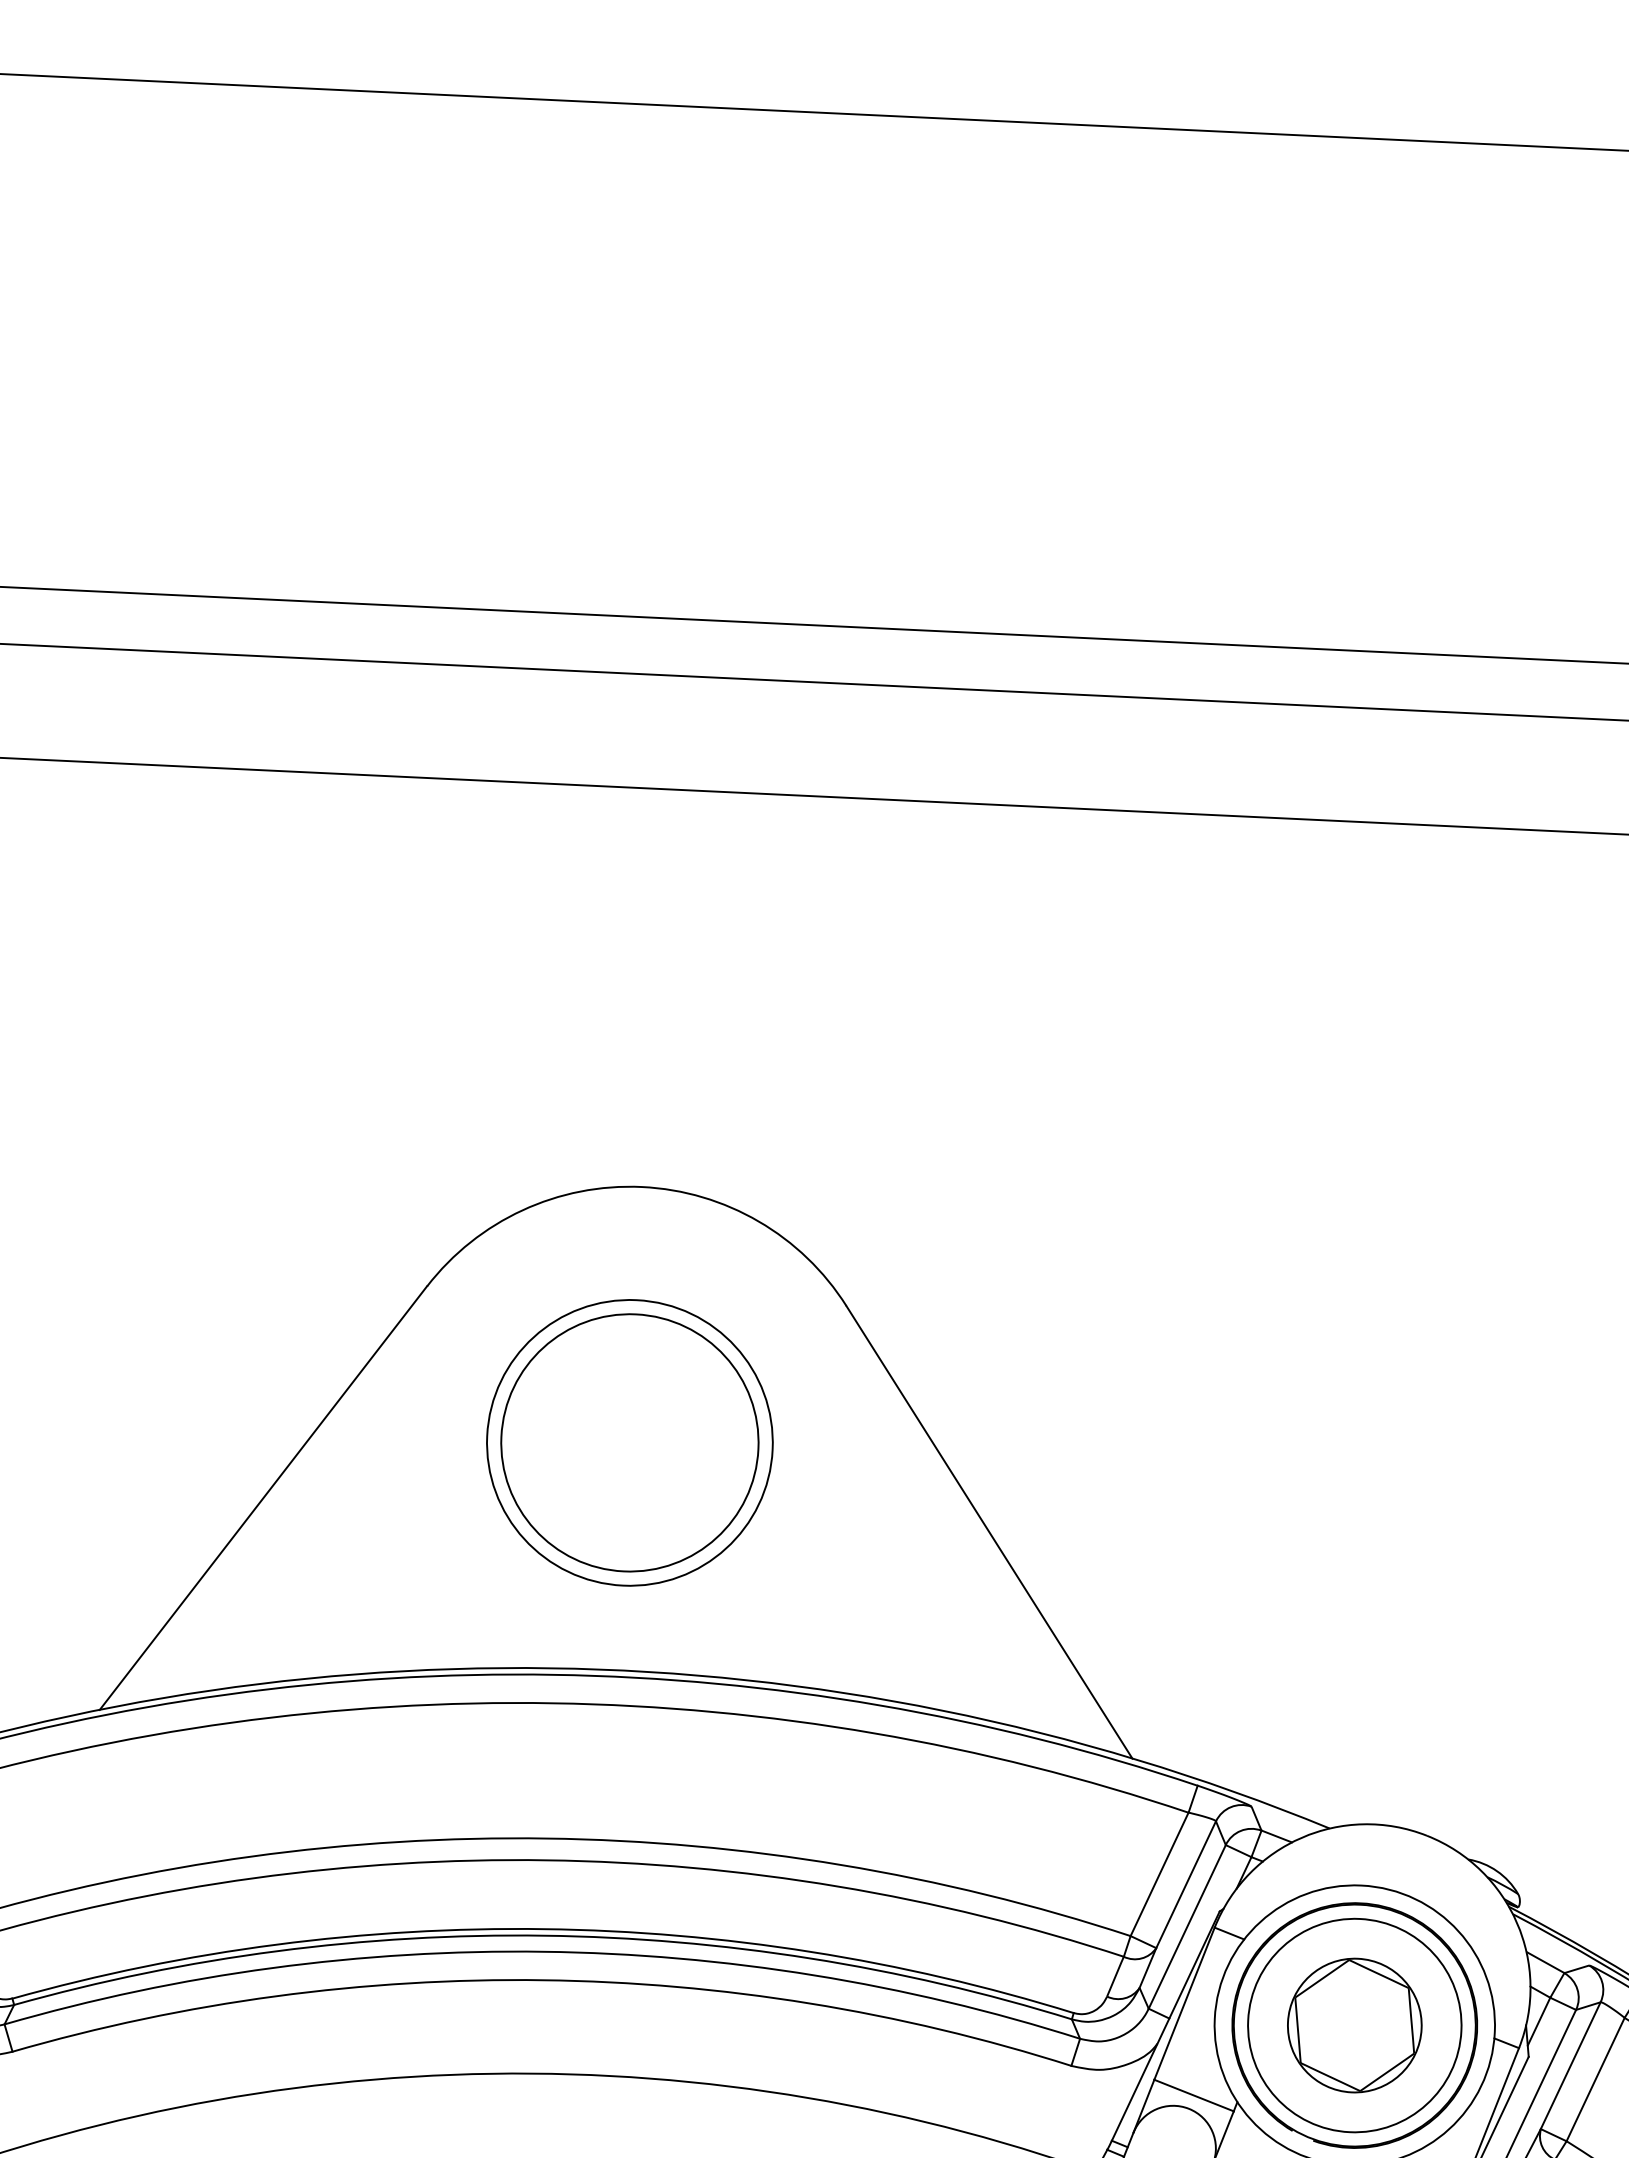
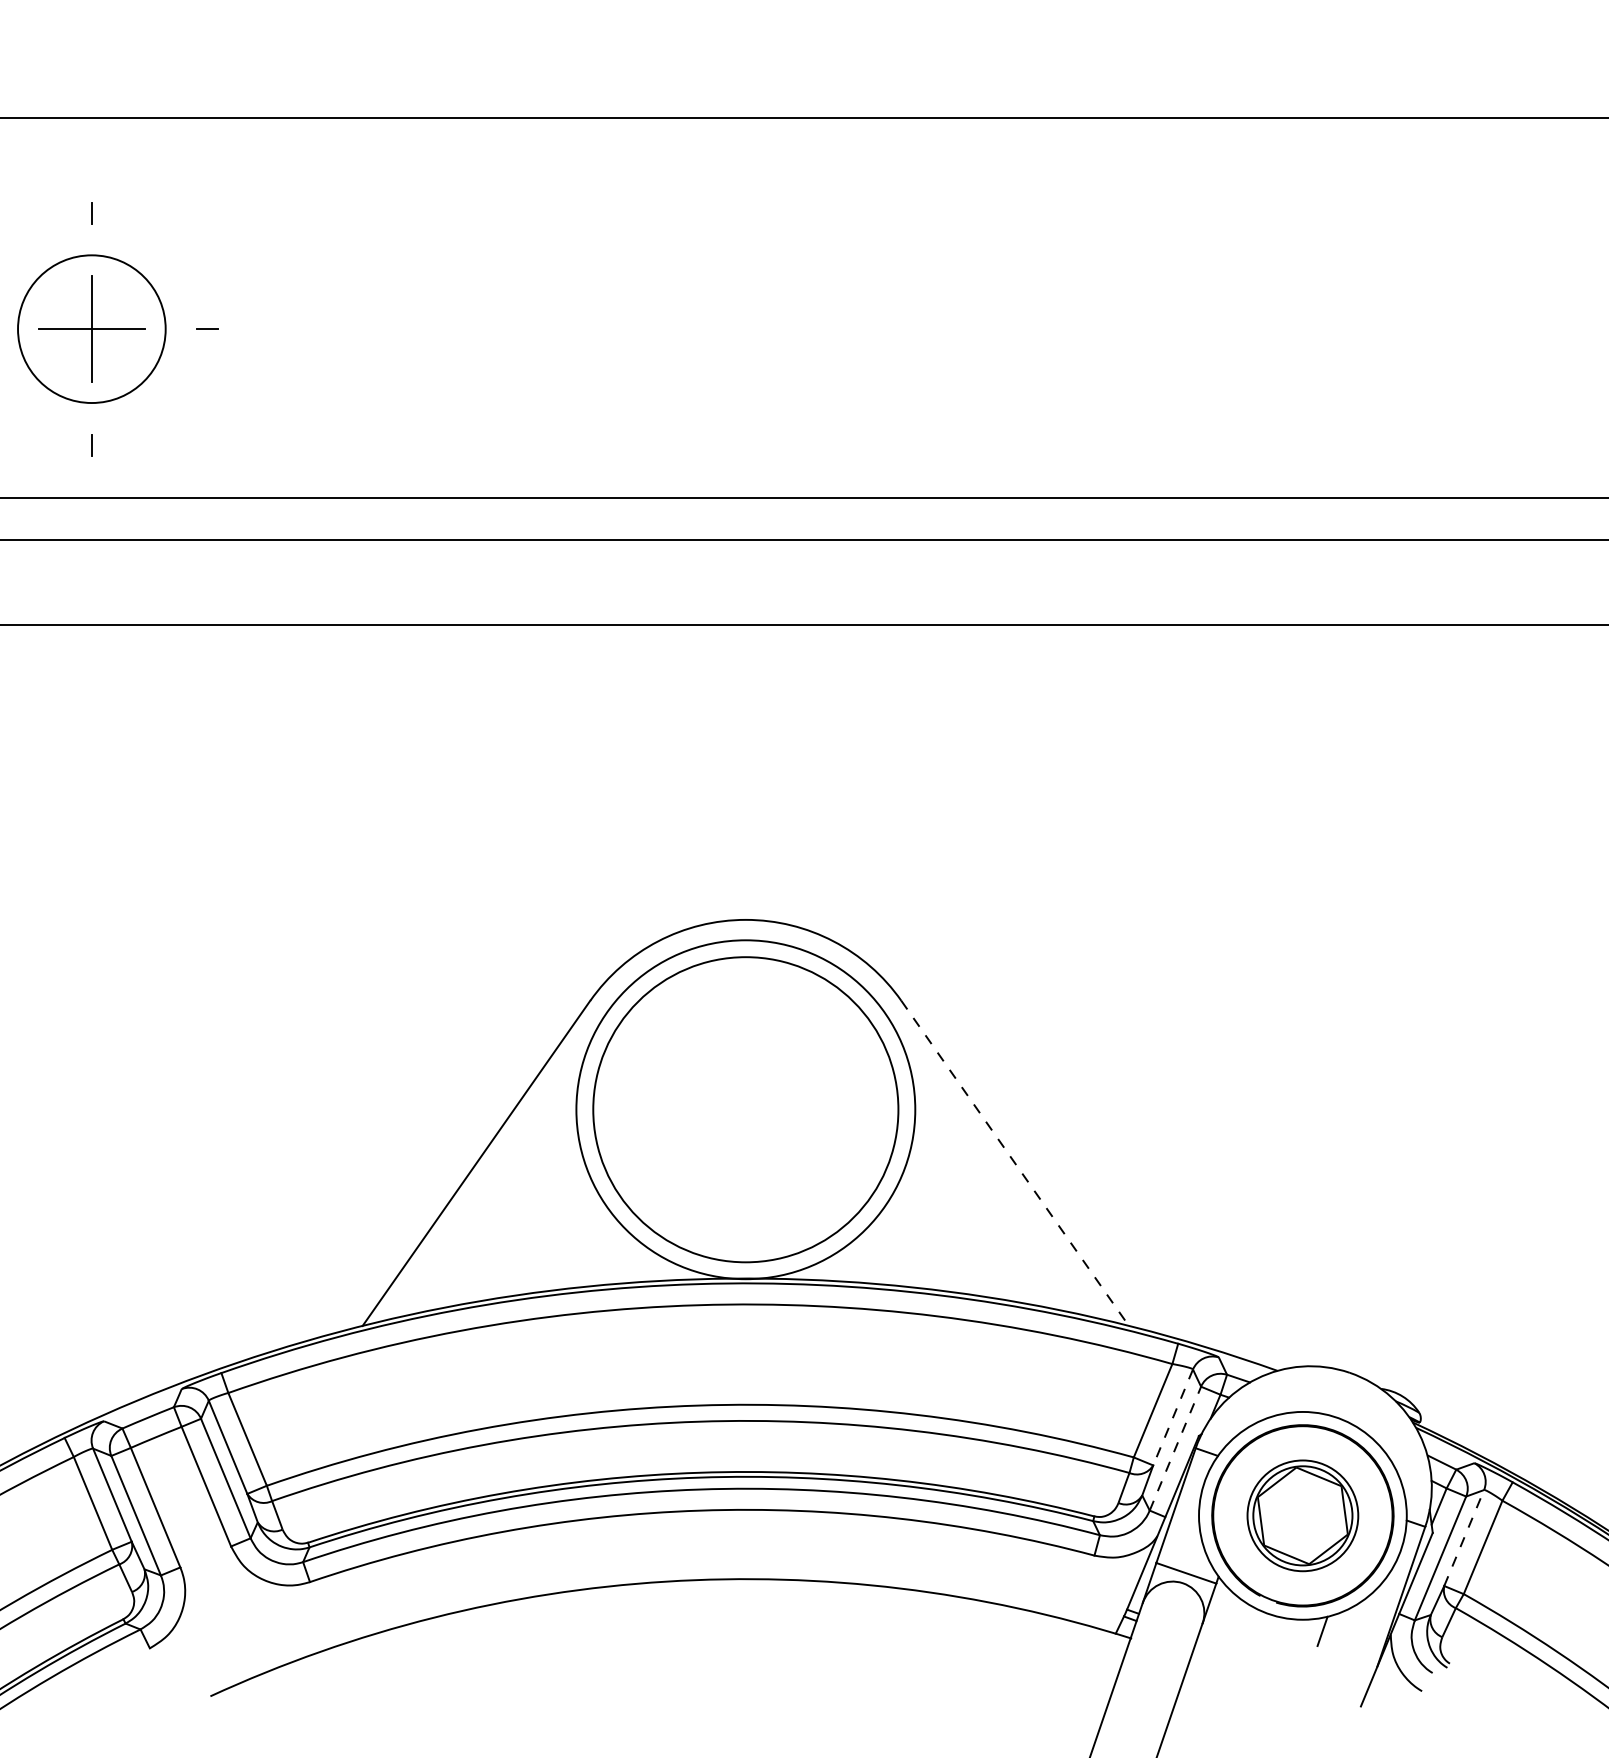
circle: (629, 1442) -> (745, 1109), size x1.6
circle: (629, 1442) -> (745, 1109), size x1.6
line: (989, 1532) -> (1015, 1163), solid -> dashed
line: (1186, 1884) -> (1173, 1417), solid -> dashed
line: (1187, 1926) -> (1175, 1448), solid -> dashed
circle: (1354, 2025) -> (1302, 1515), size x0.7
line: (1571, 2066) -> (1464, 1538), solid -> dashed

